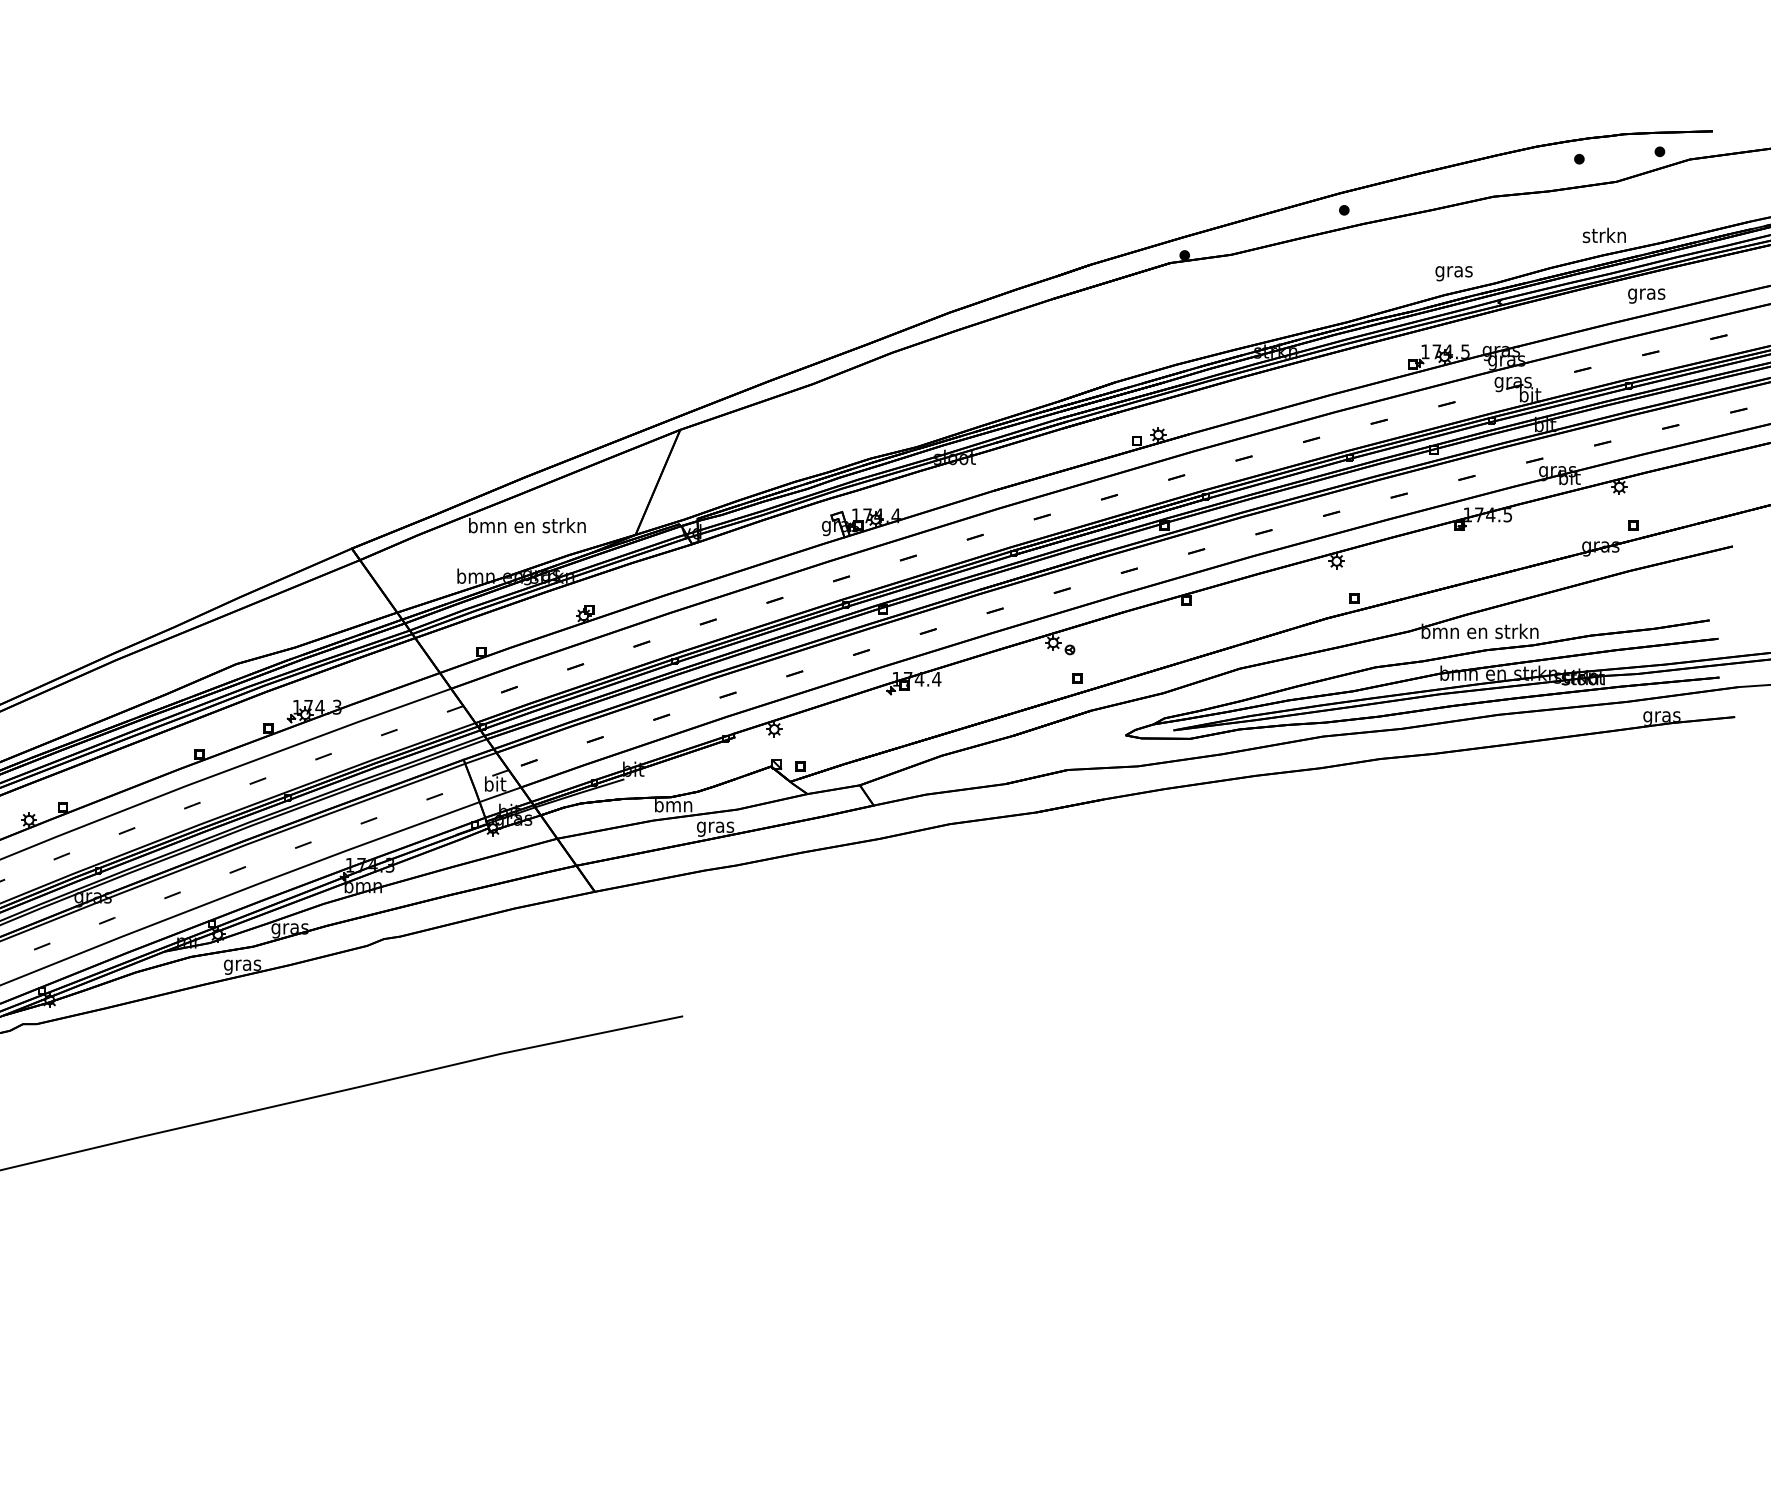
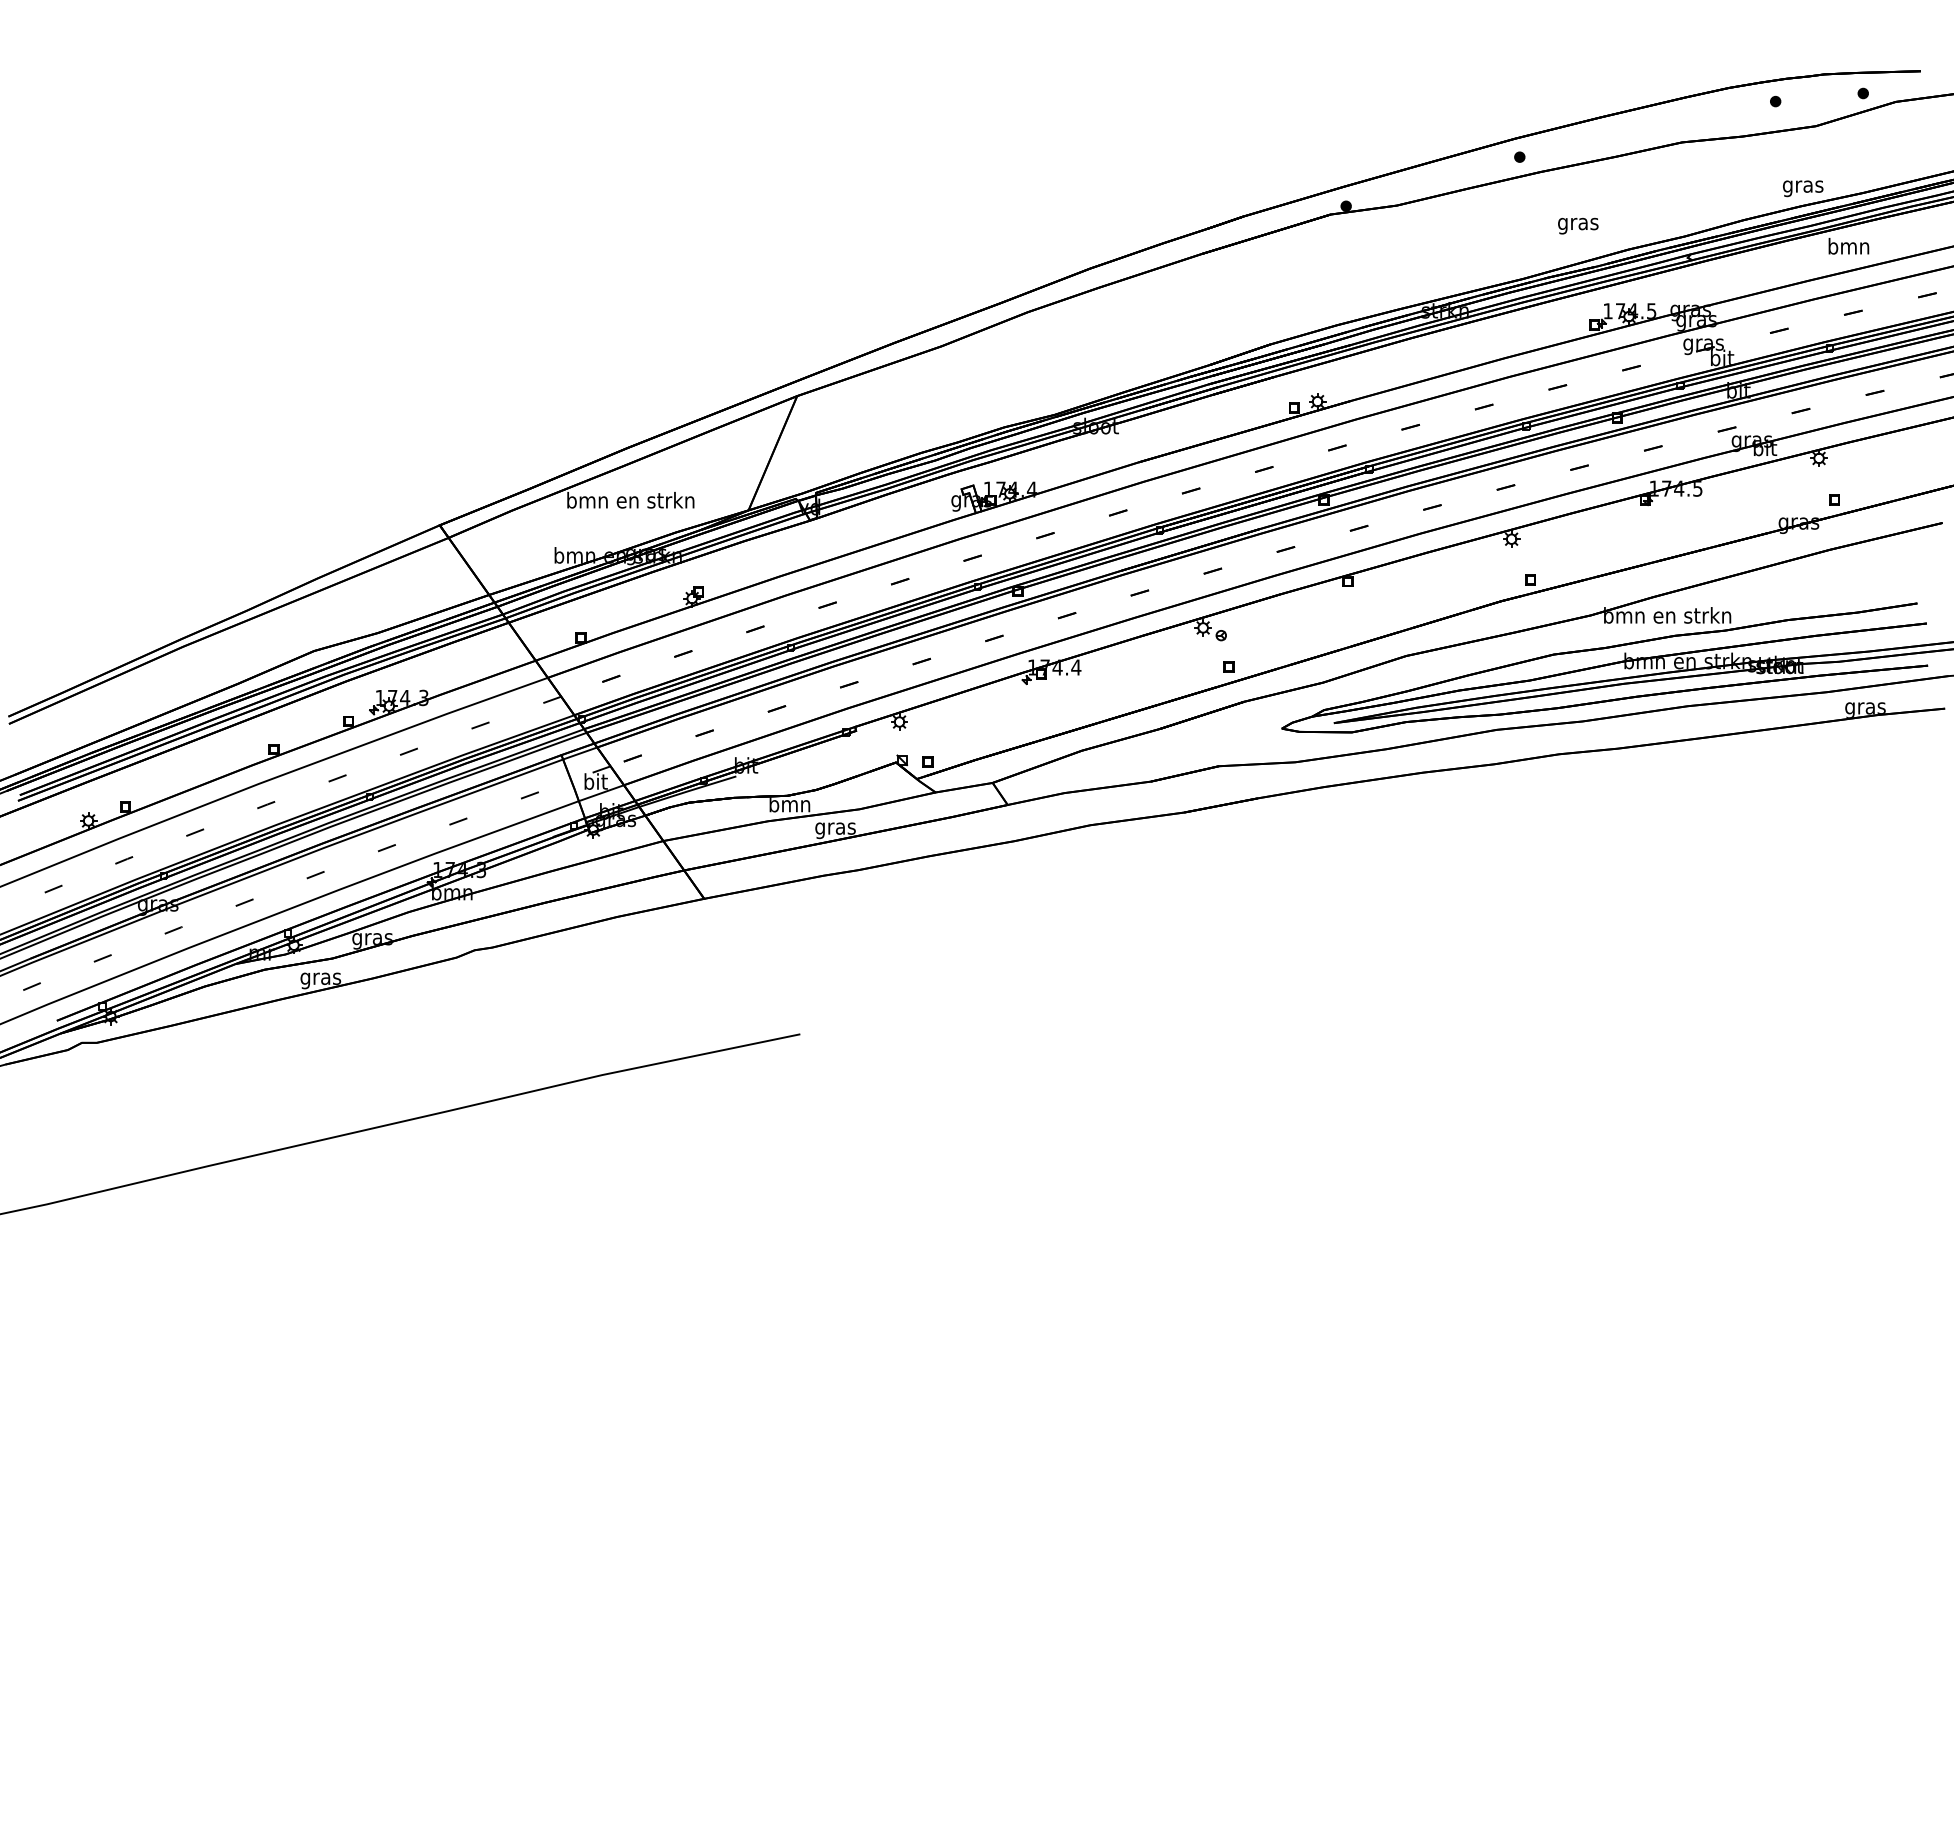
text: (1604, 237) -> (1802, 186), strkn -> gras
text: (1454, 273) -> (1578, 225), moved
text: (1646, 293) -> (1848, 247), gras -> bmn

